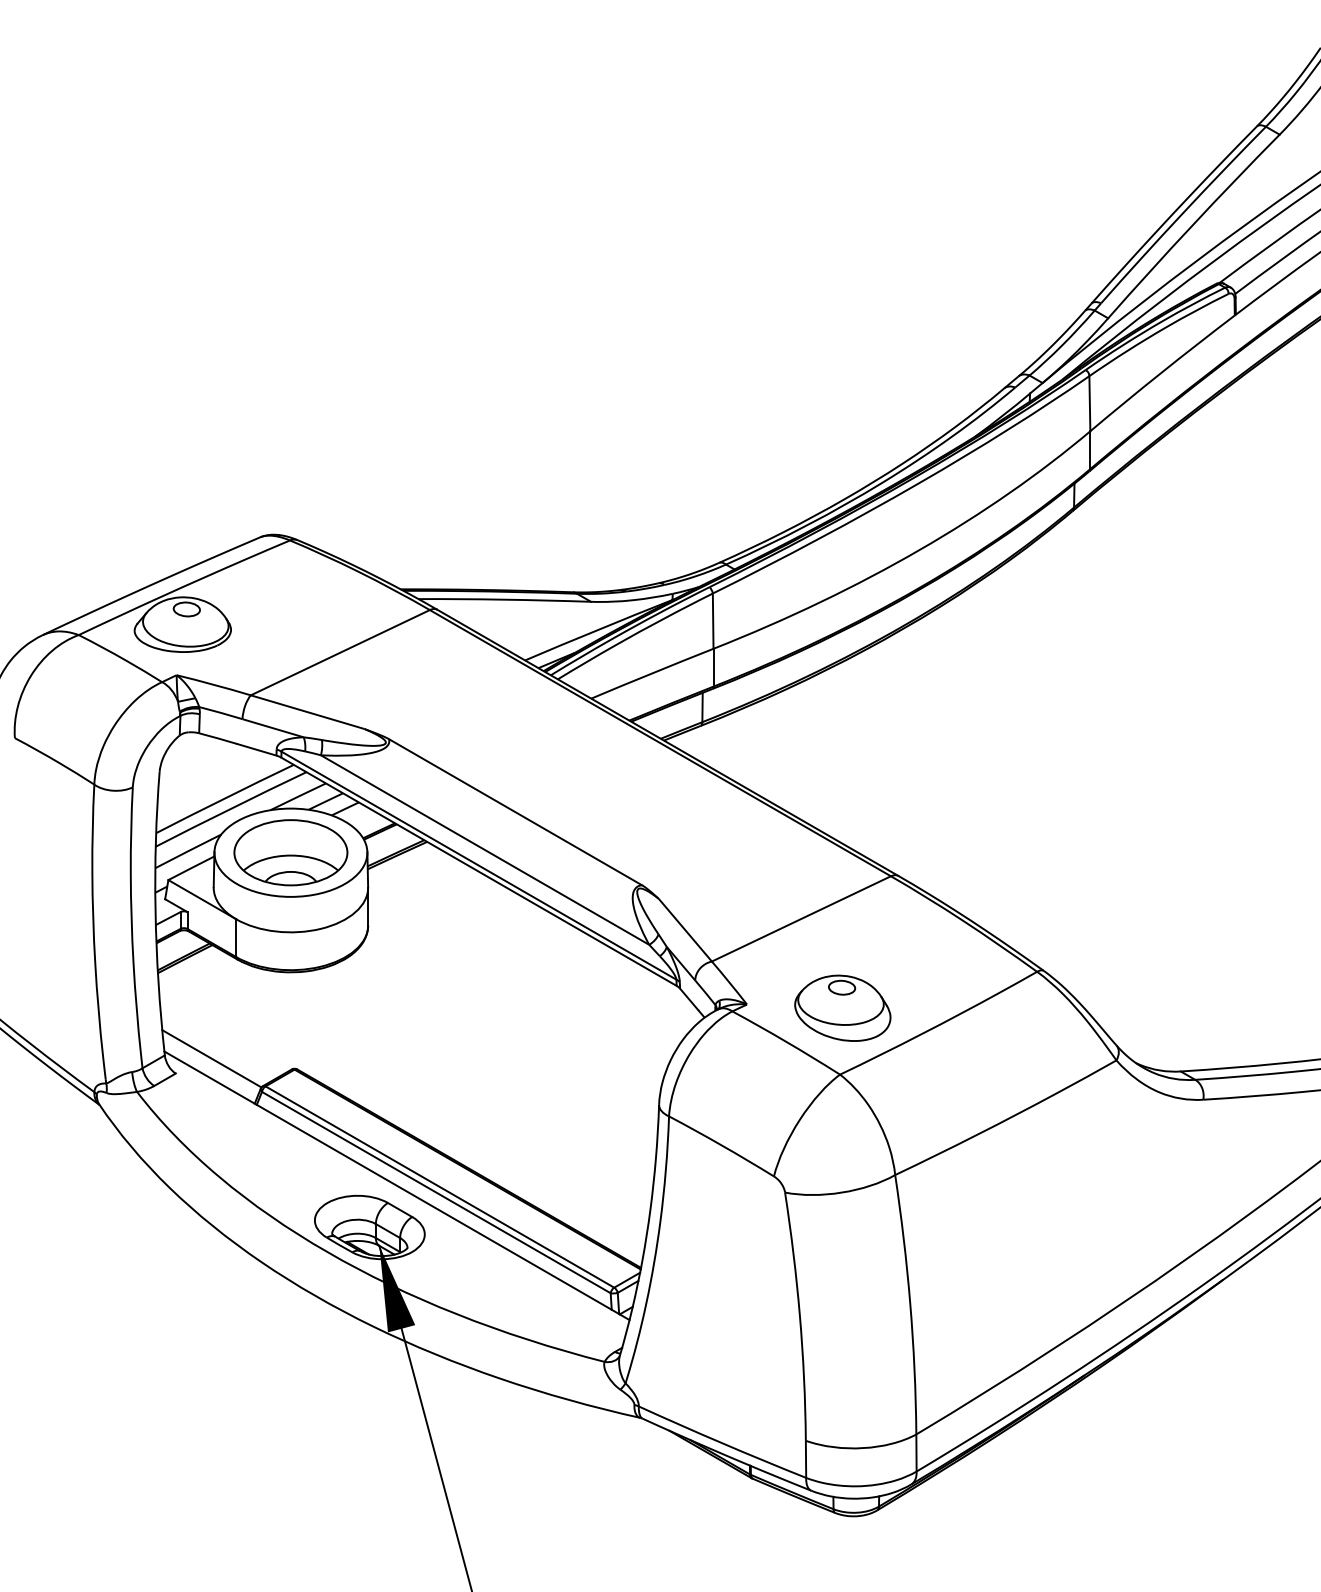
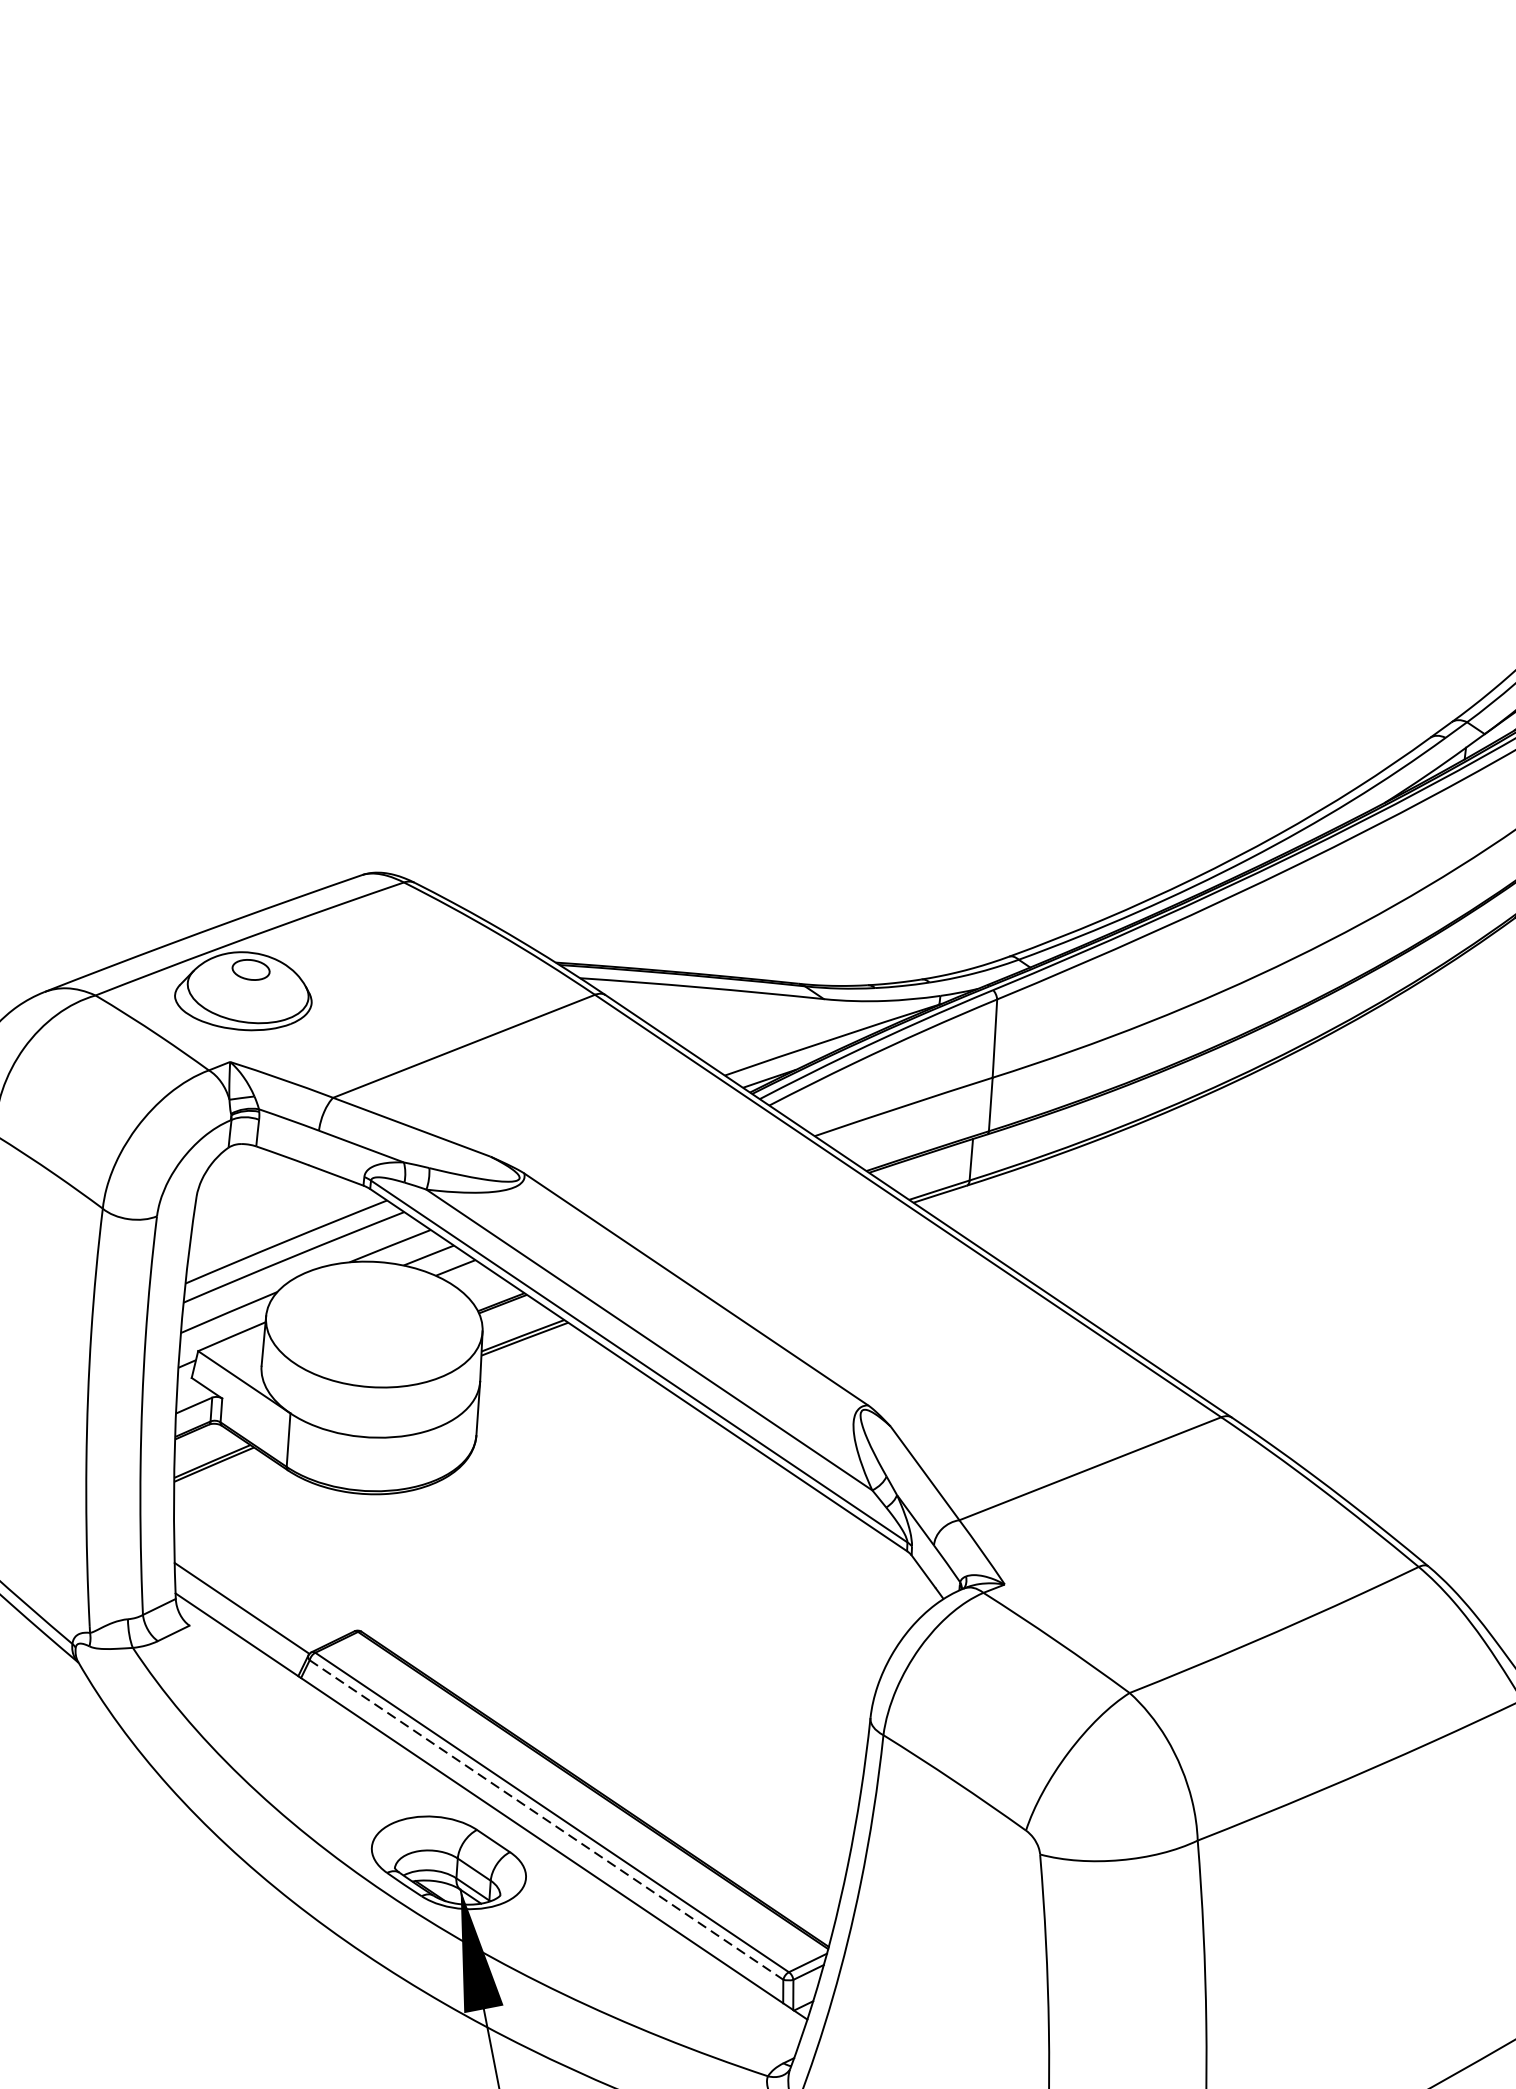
part: (290, 852) -> (373, 1324), removed
part: (842, 1007) -> (1139, 1598), removed
line: (436, 1192) -> (546, 1819), solid -> dashed

